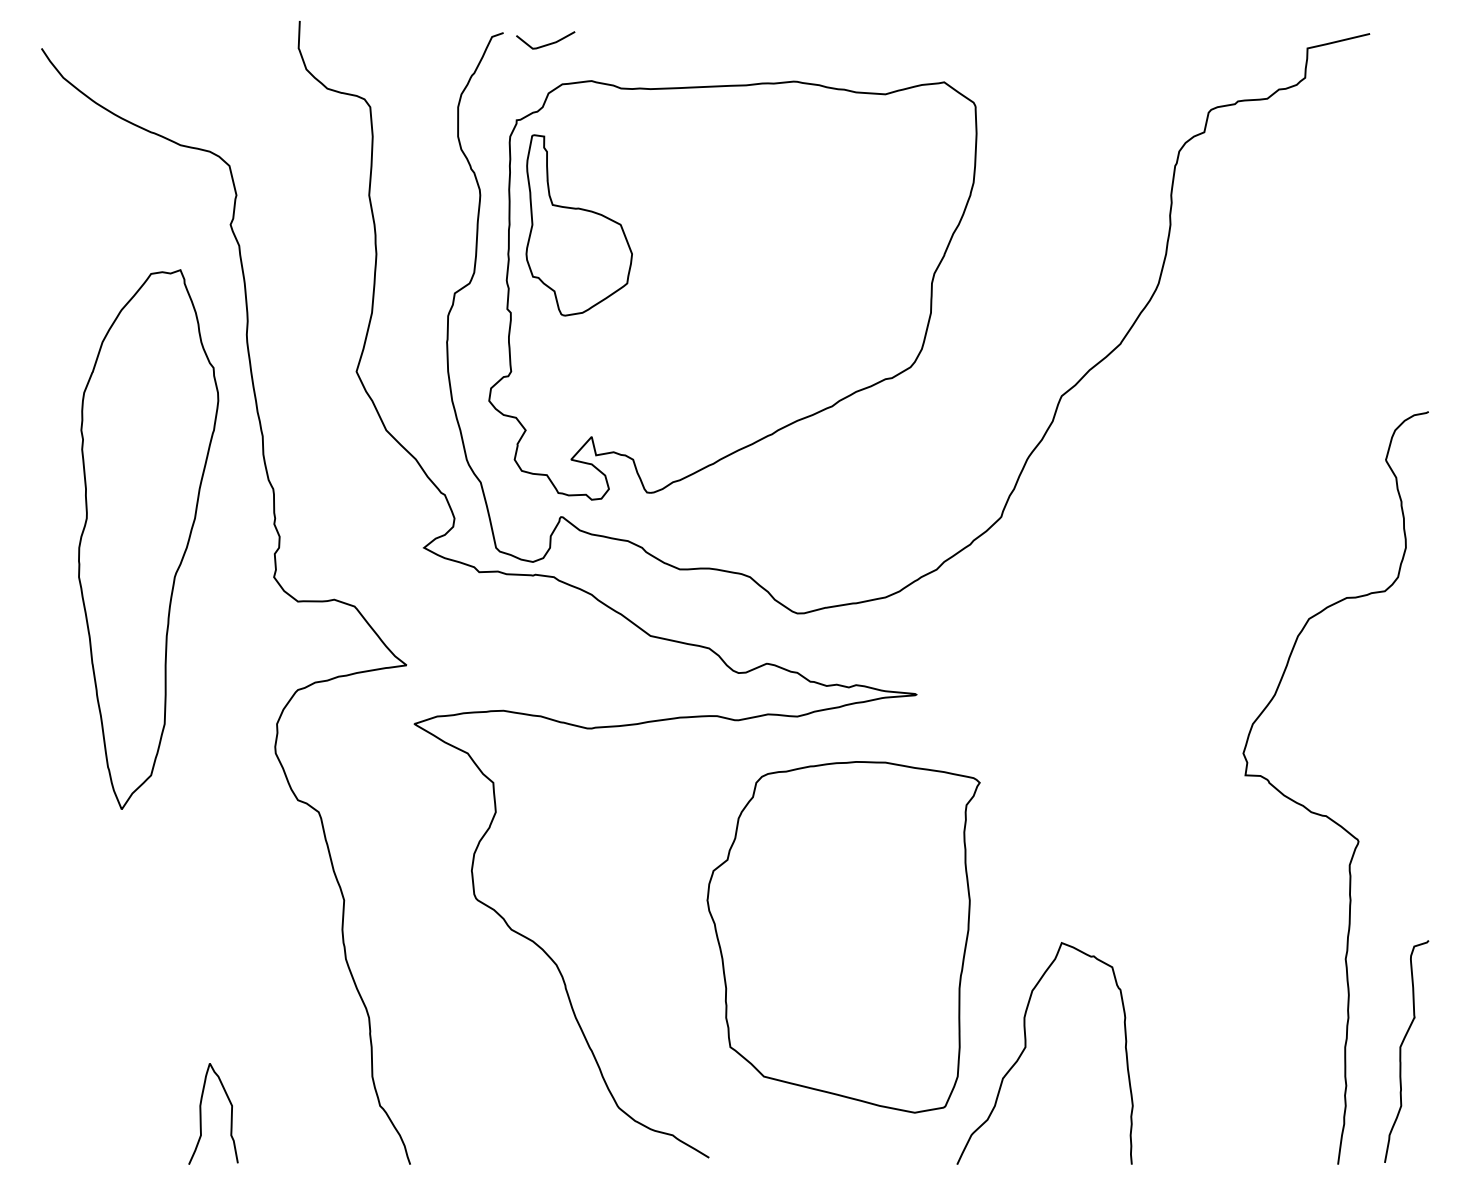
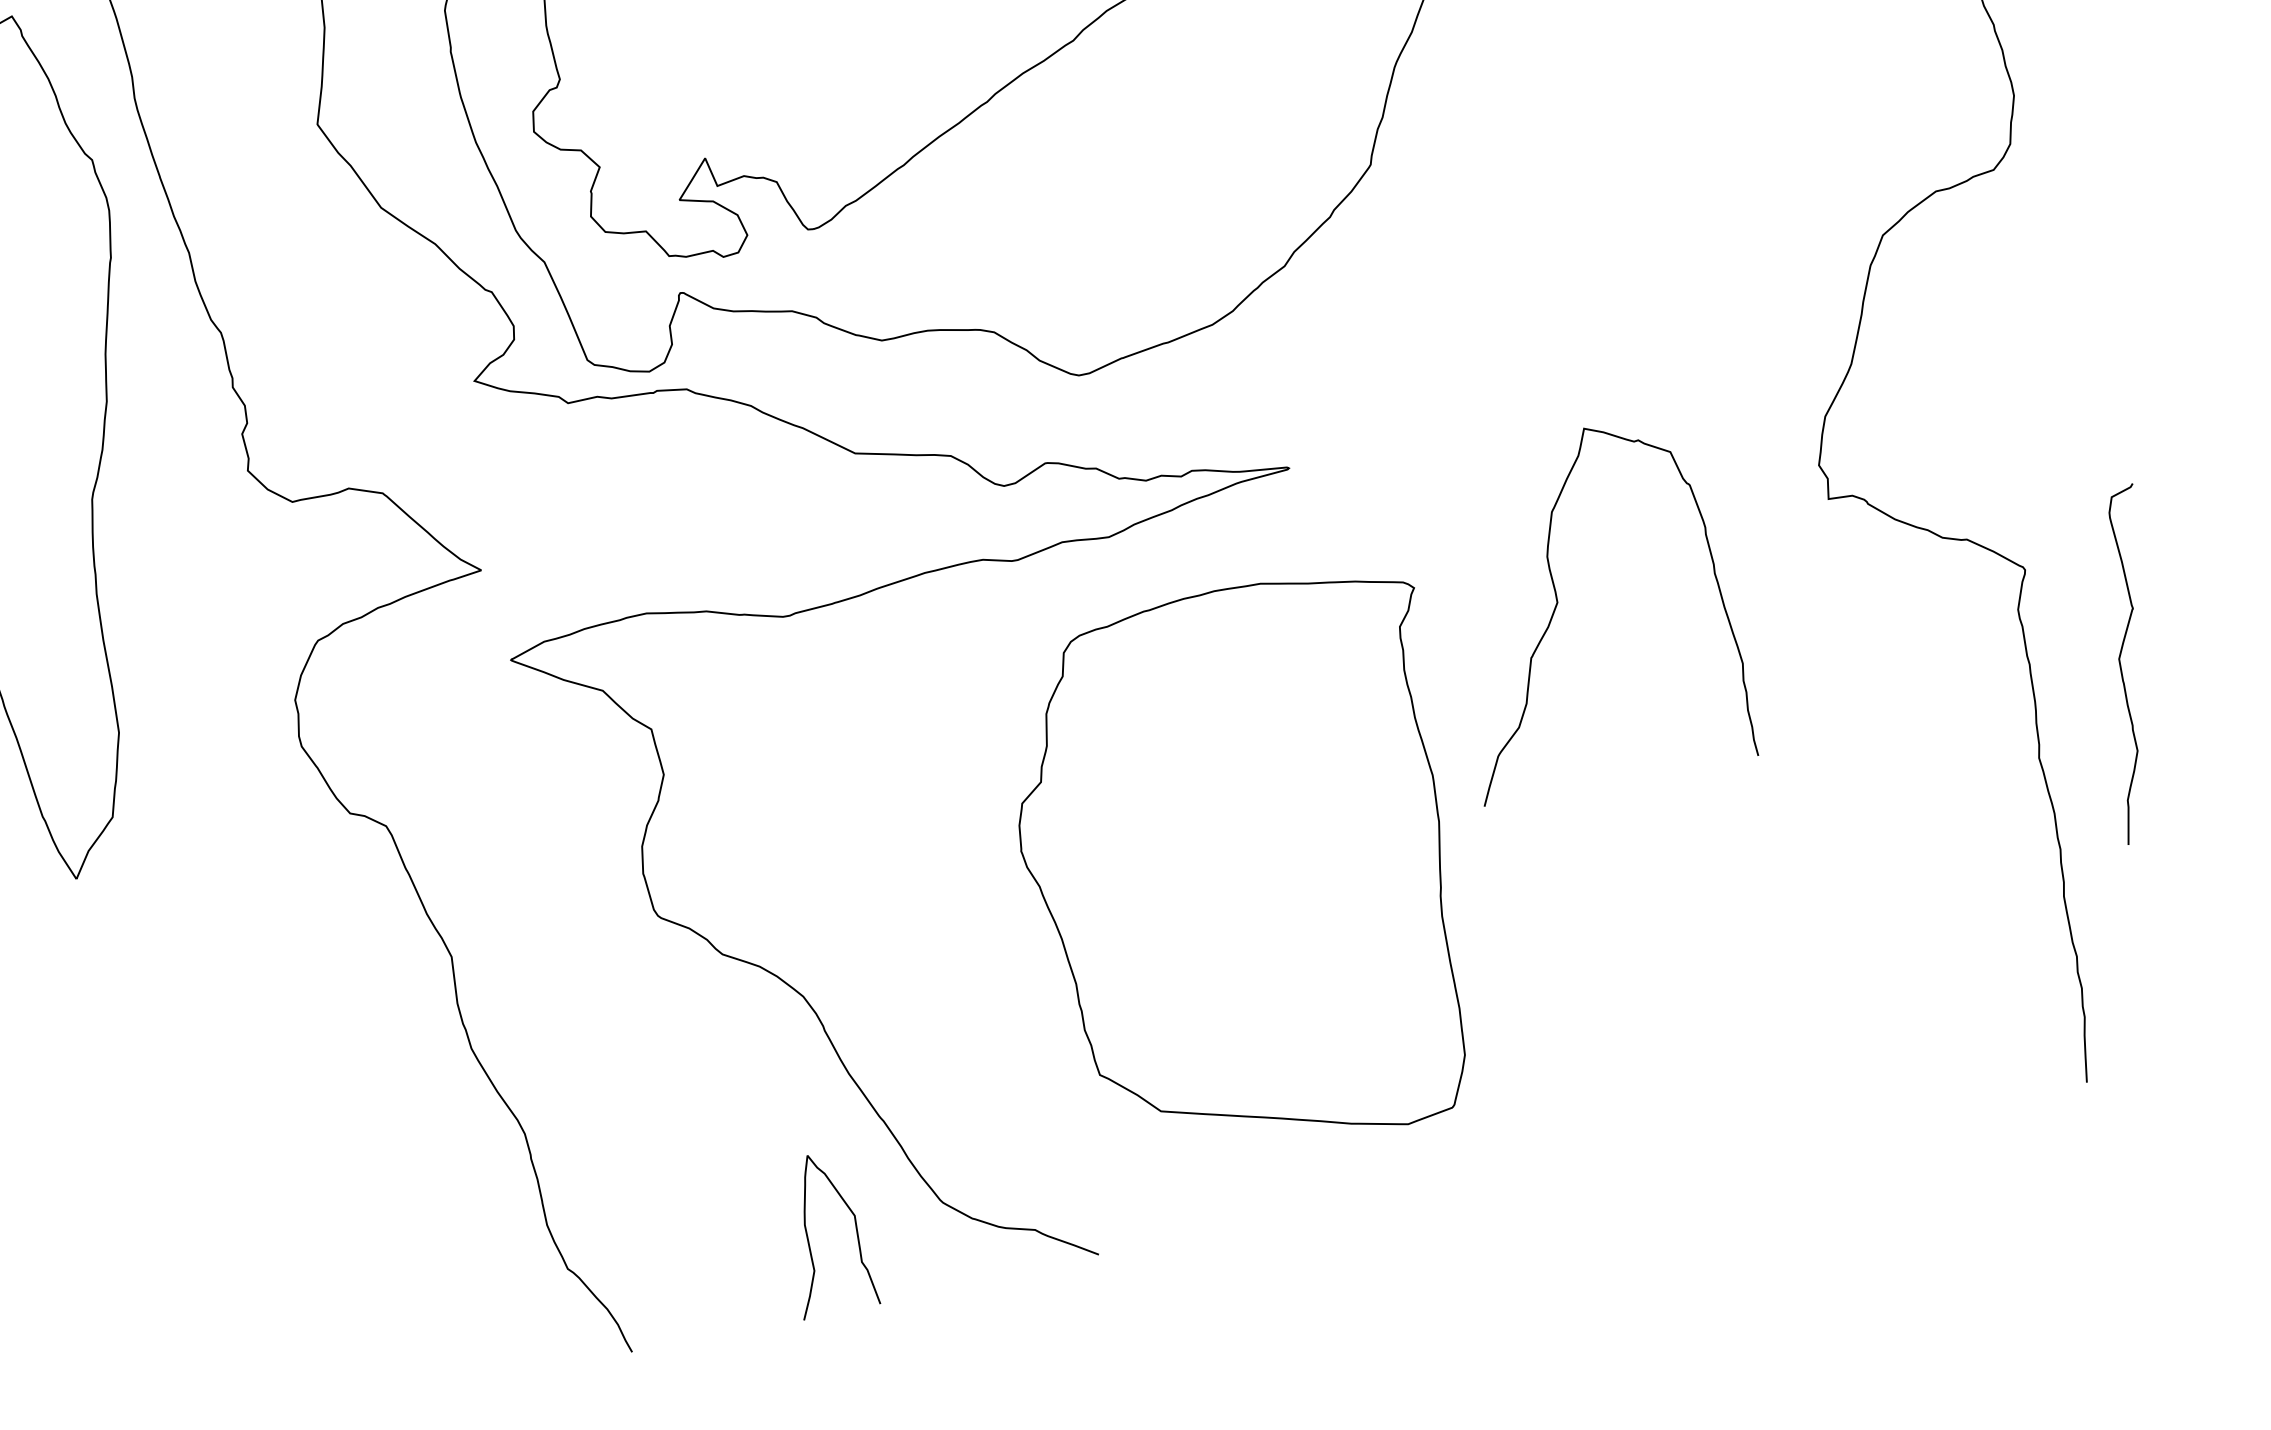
curve: (1026, 1047) -> (1559, 602), moved
curve: (1401, 1051) -> (2122, 665), moved
curve: (201, 1113) -> (808, 1236), moved

